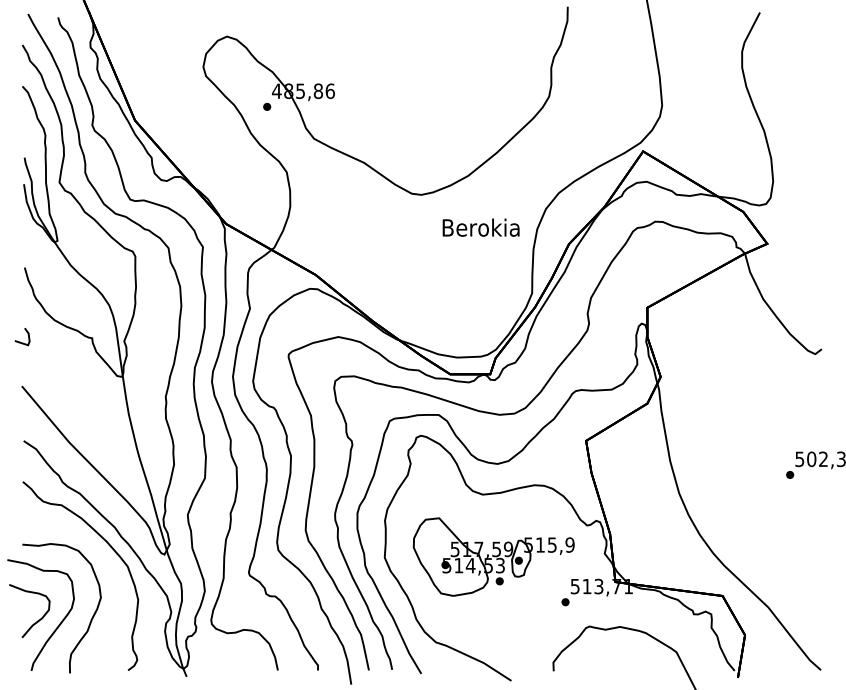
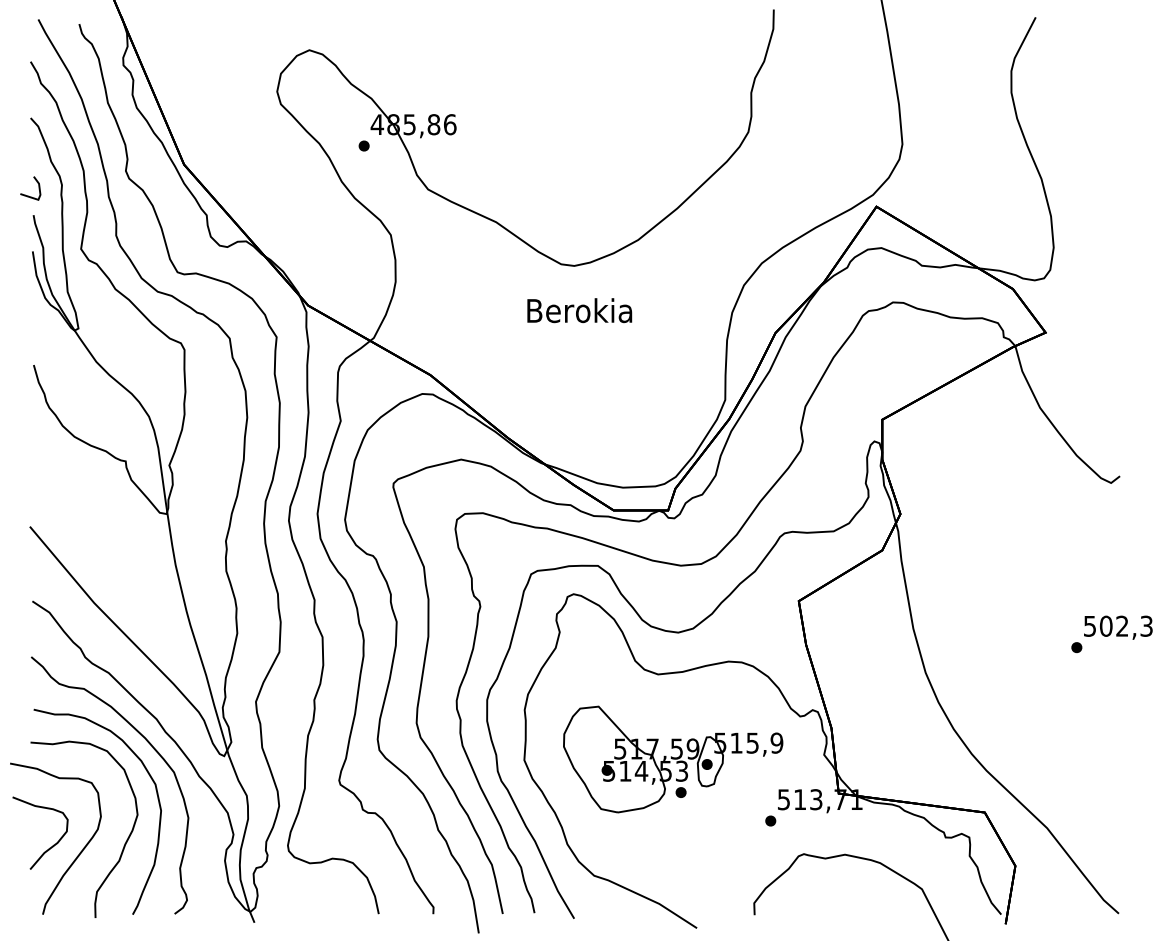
text: (480, 227) -> (579, 310), moved
line: (20, 342) -> (28, 195), moved
curve: (115, 586) -> (157, 799), added

